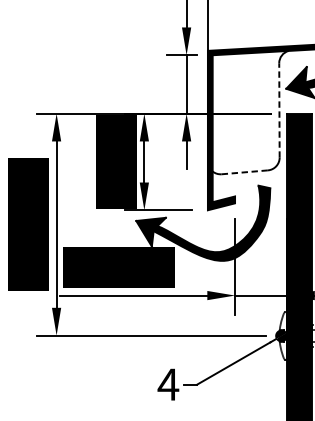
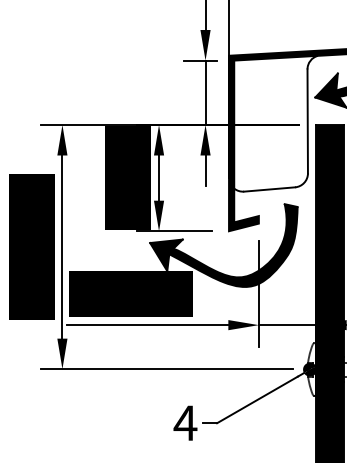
line: (279, 110) -> (307, 121), dashed -> solid
line: (244, 172) -> (269, 189), dashed -> solid

